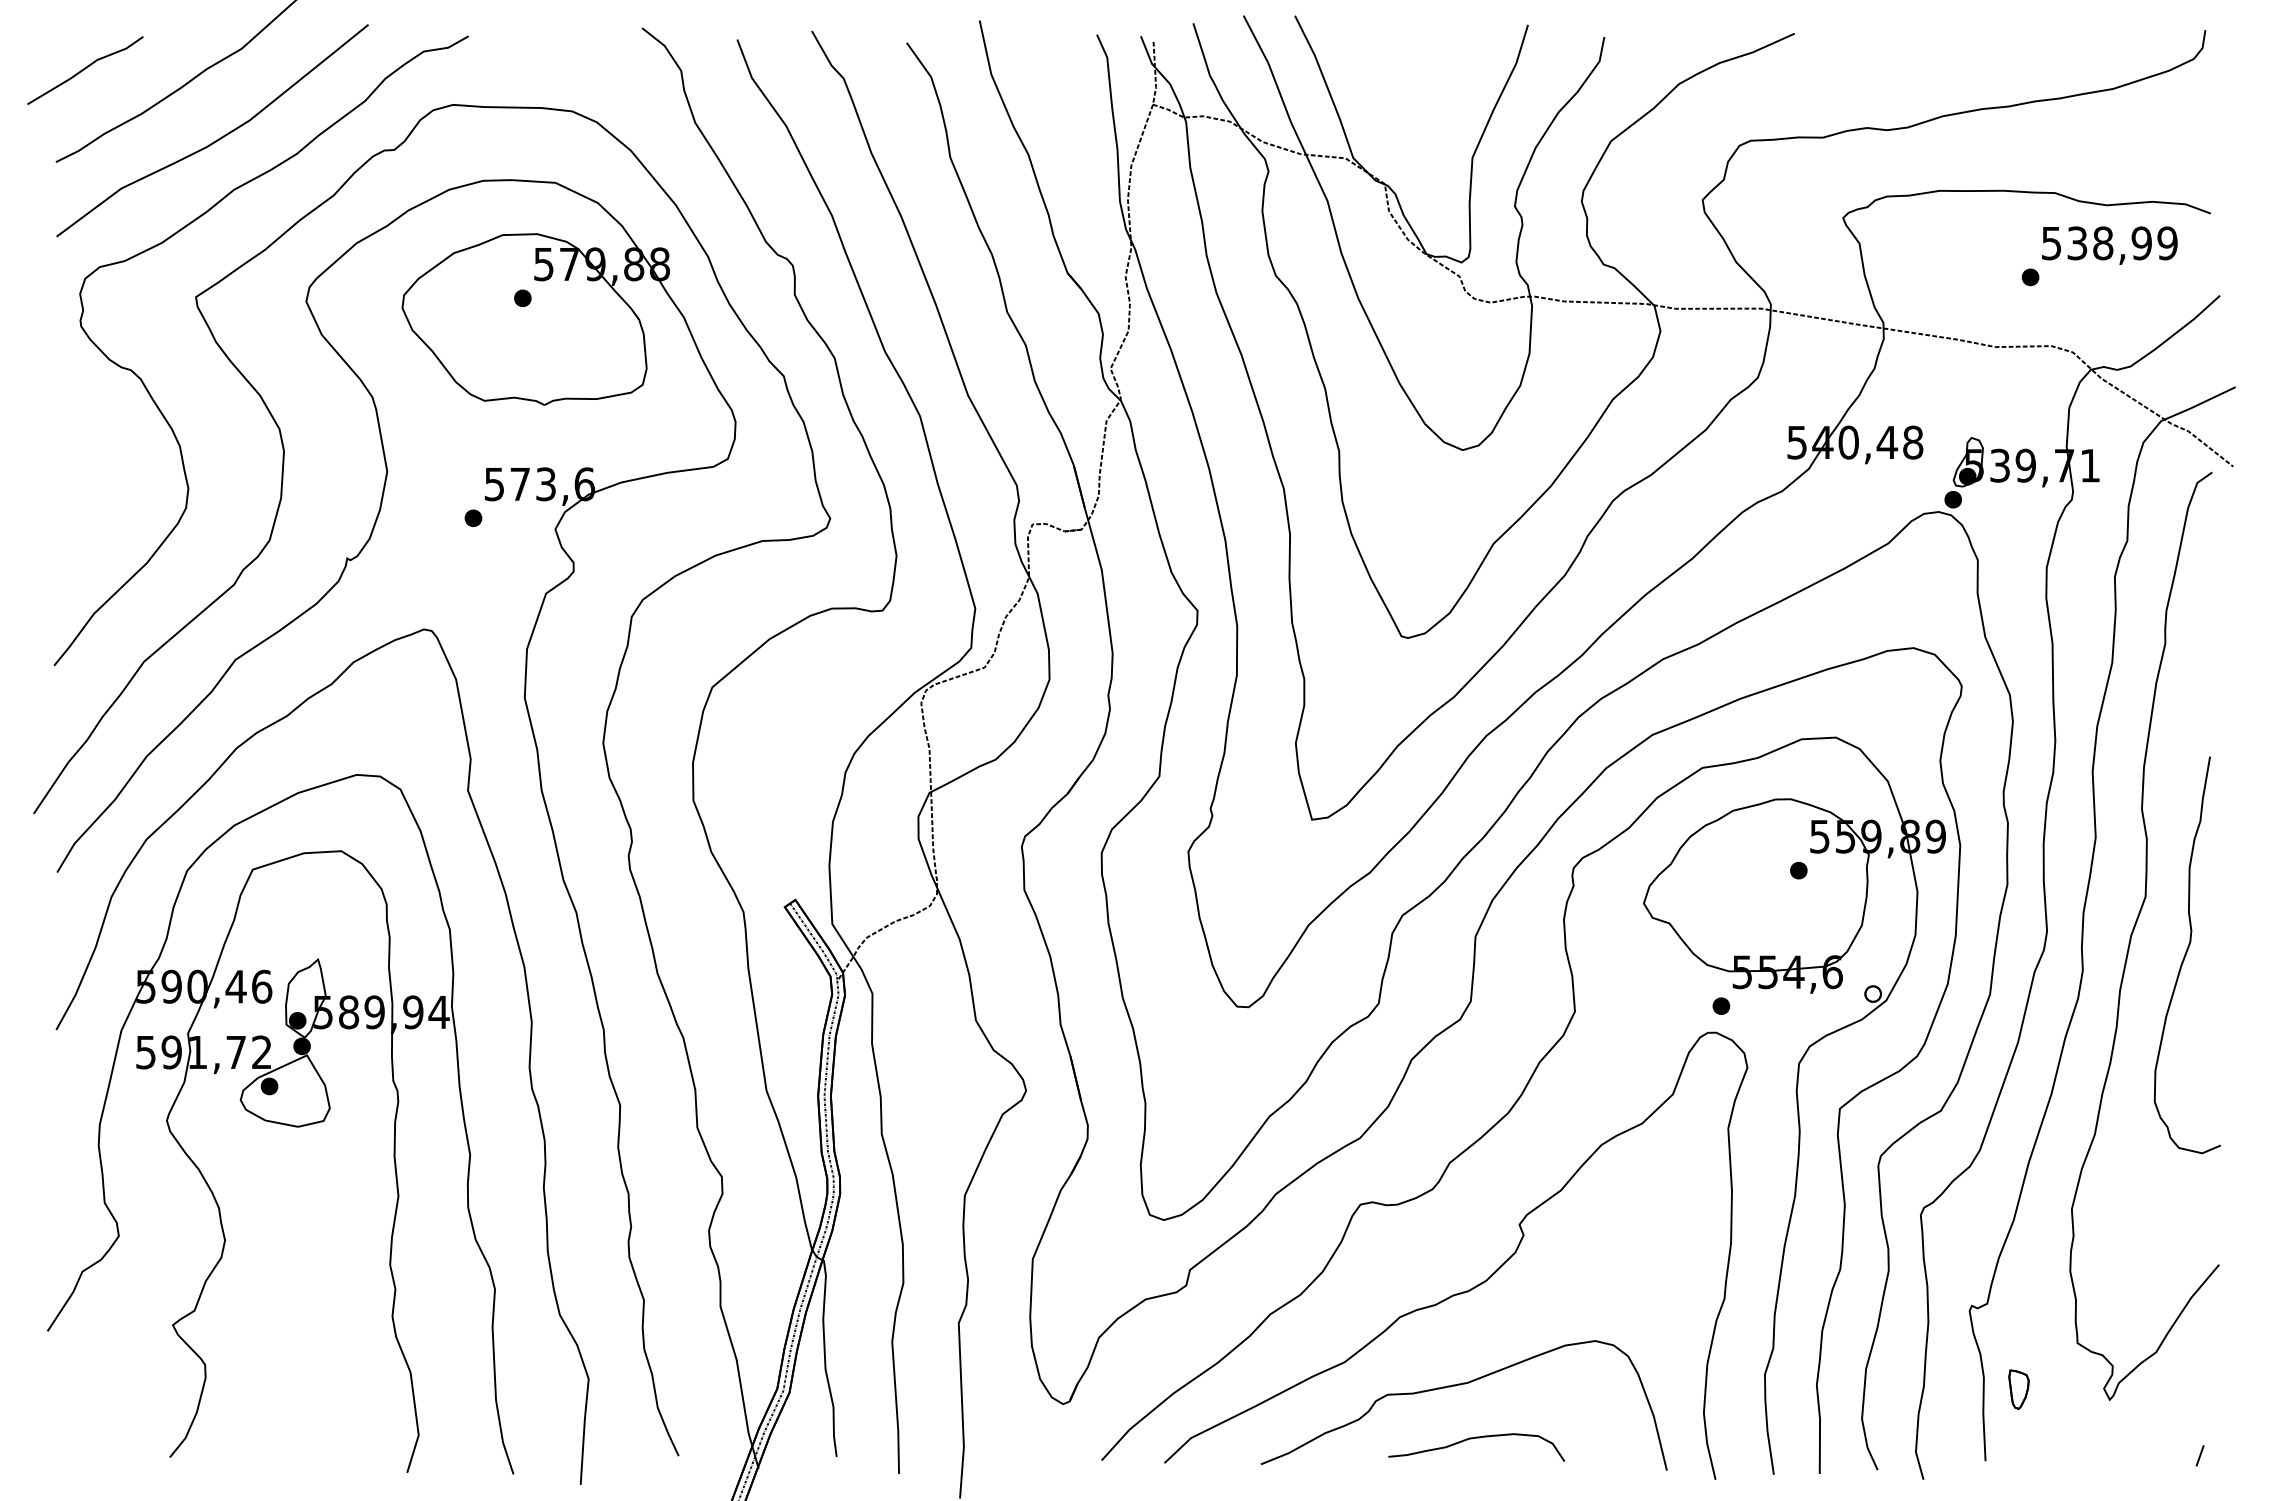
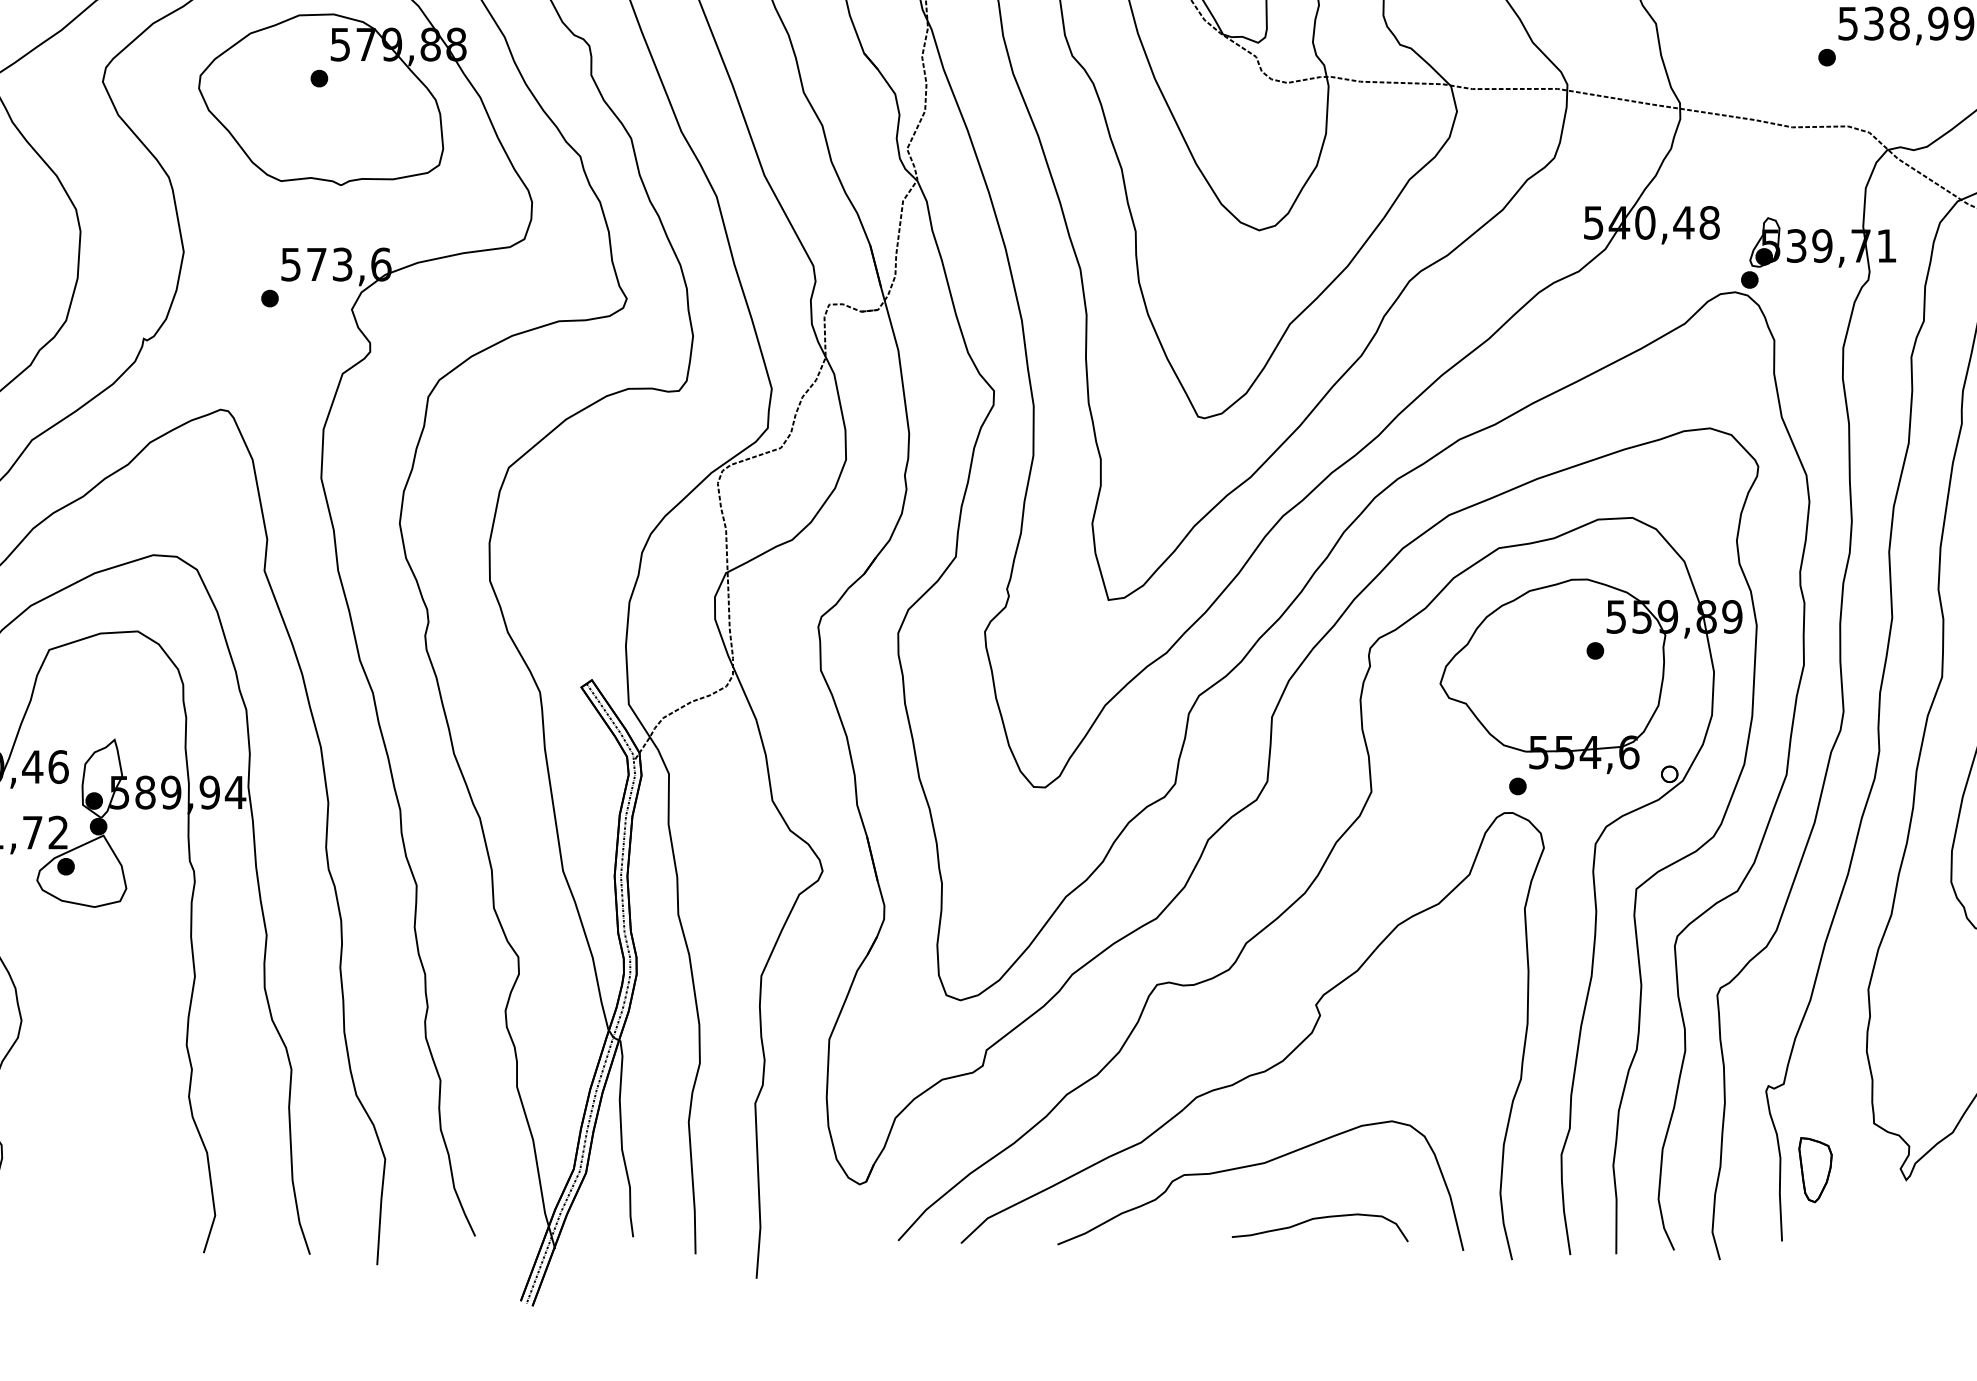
part: (2018, 1389) -> (1815, 1169), size x1.67
part: (1472, 1439) -> (1316, 1219), moved

